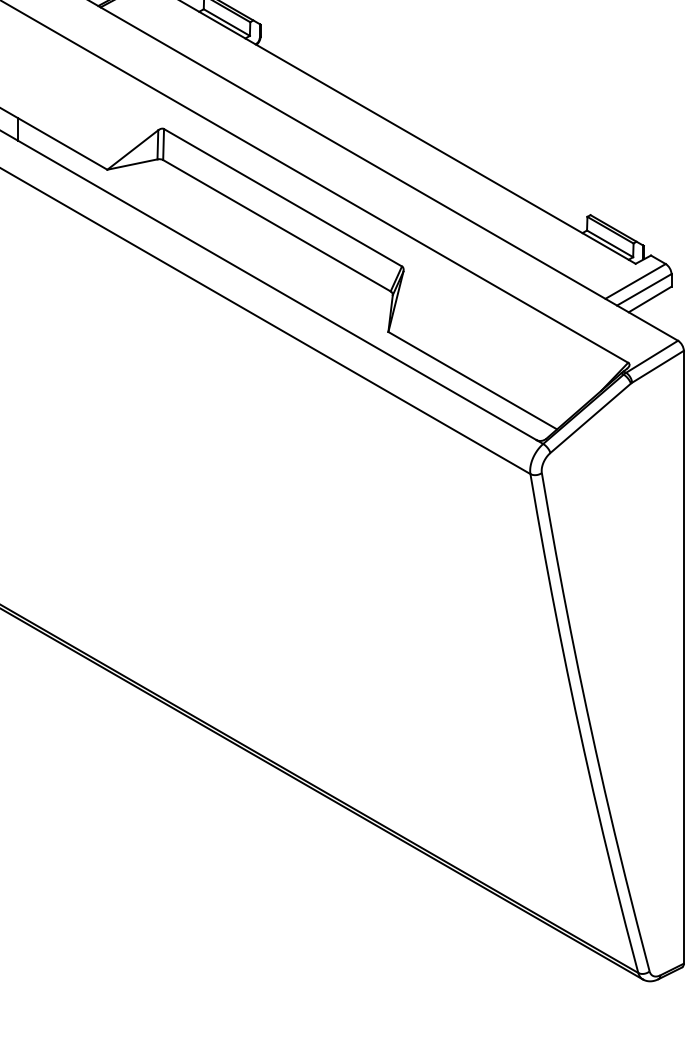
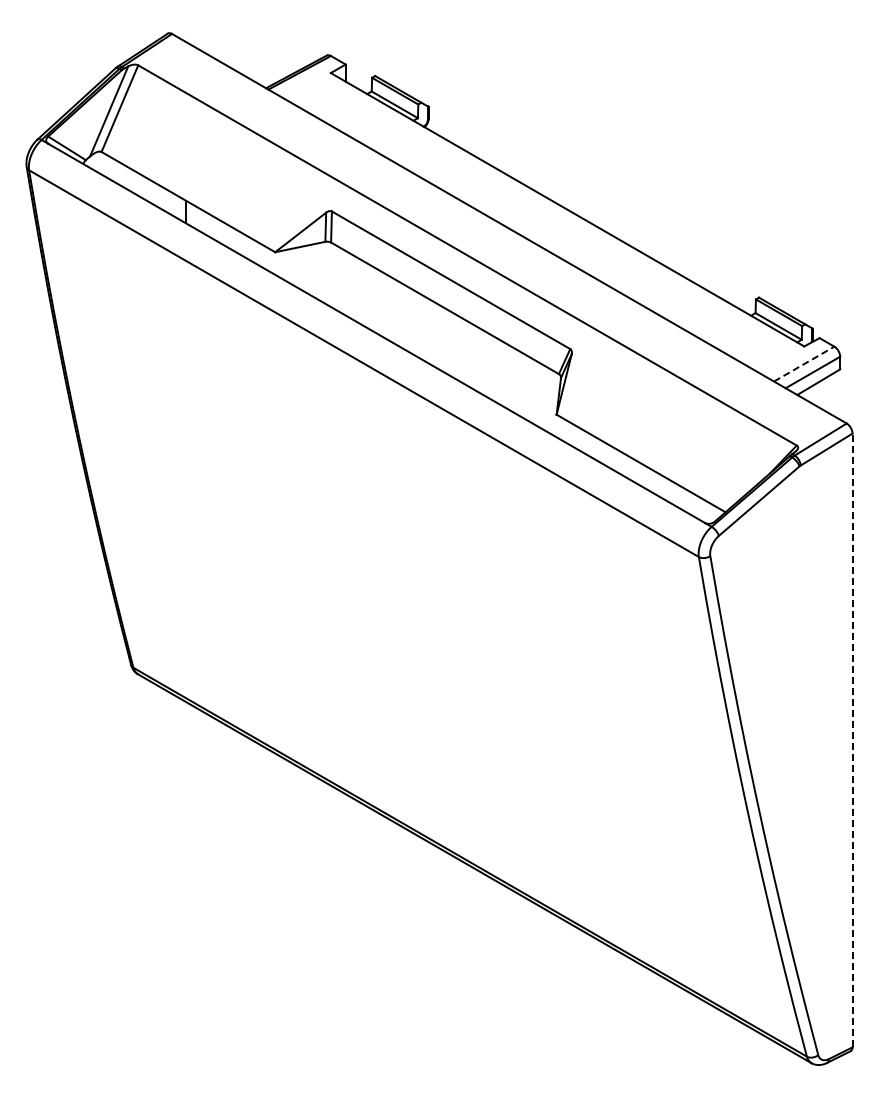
line: (635, 281) -> (804, 364), solid -> dashed
line: (683, 657) -> (852, 740), solid -> dashed

